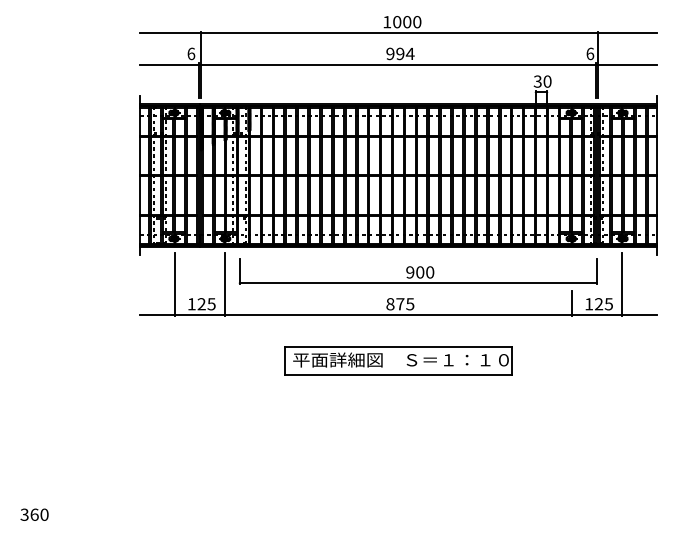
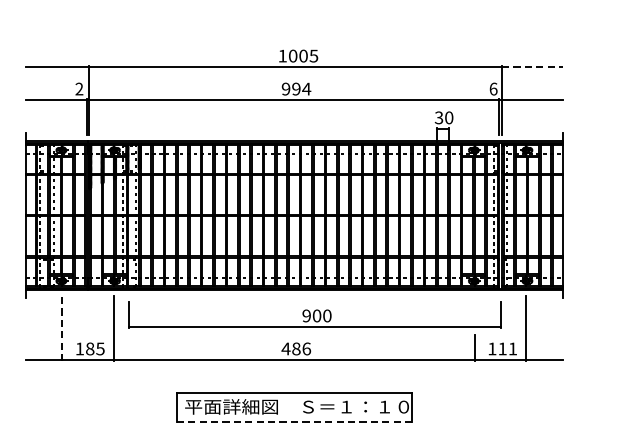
text: (417, 22) -> (314, 56), 1000 -> 1005
line: (627, 32) -> (532, 66), solid -> dashed
text: (191, 53) -> (79, 88), 6 -> 2
line: (174, 284) -> (61, 328), solid -> dashed
text: (201, 304) -> (89, 349), 125 -> 185
text: (400, 304) -> (296, 349), 875 -> 486
text: (603, 304) -> (507, 349), 125 -> 111
line: (398, 374) -> (294, 421), solid -> dashed

